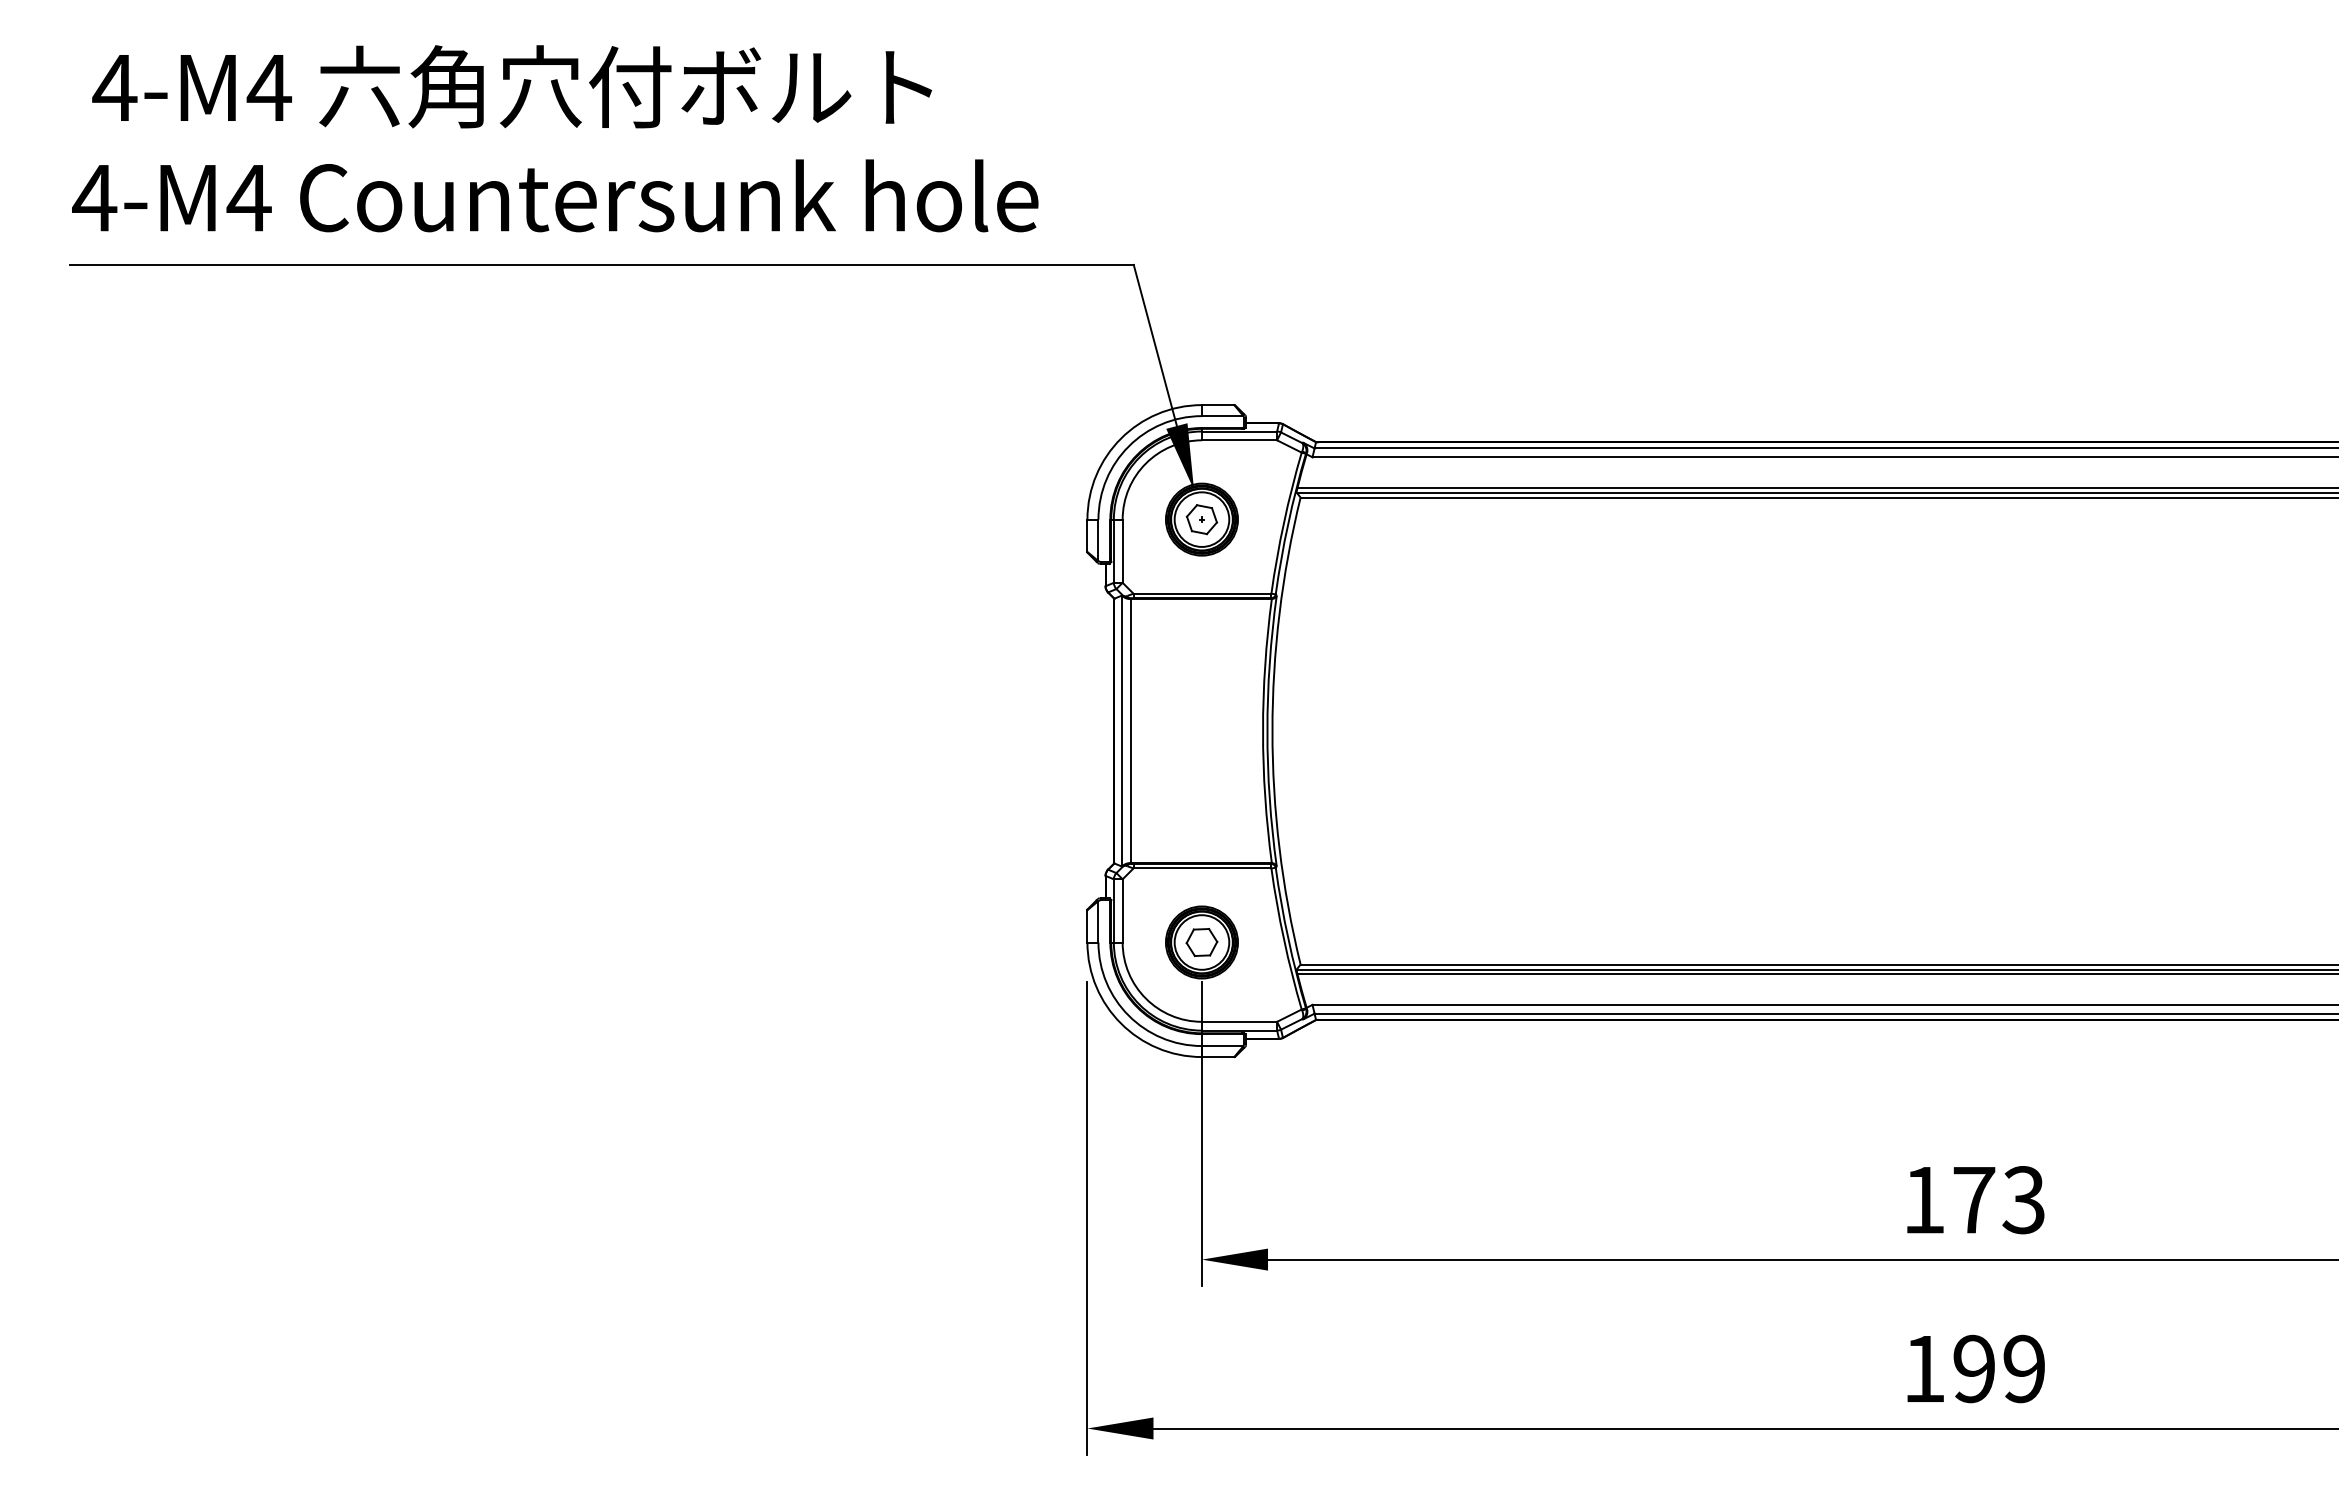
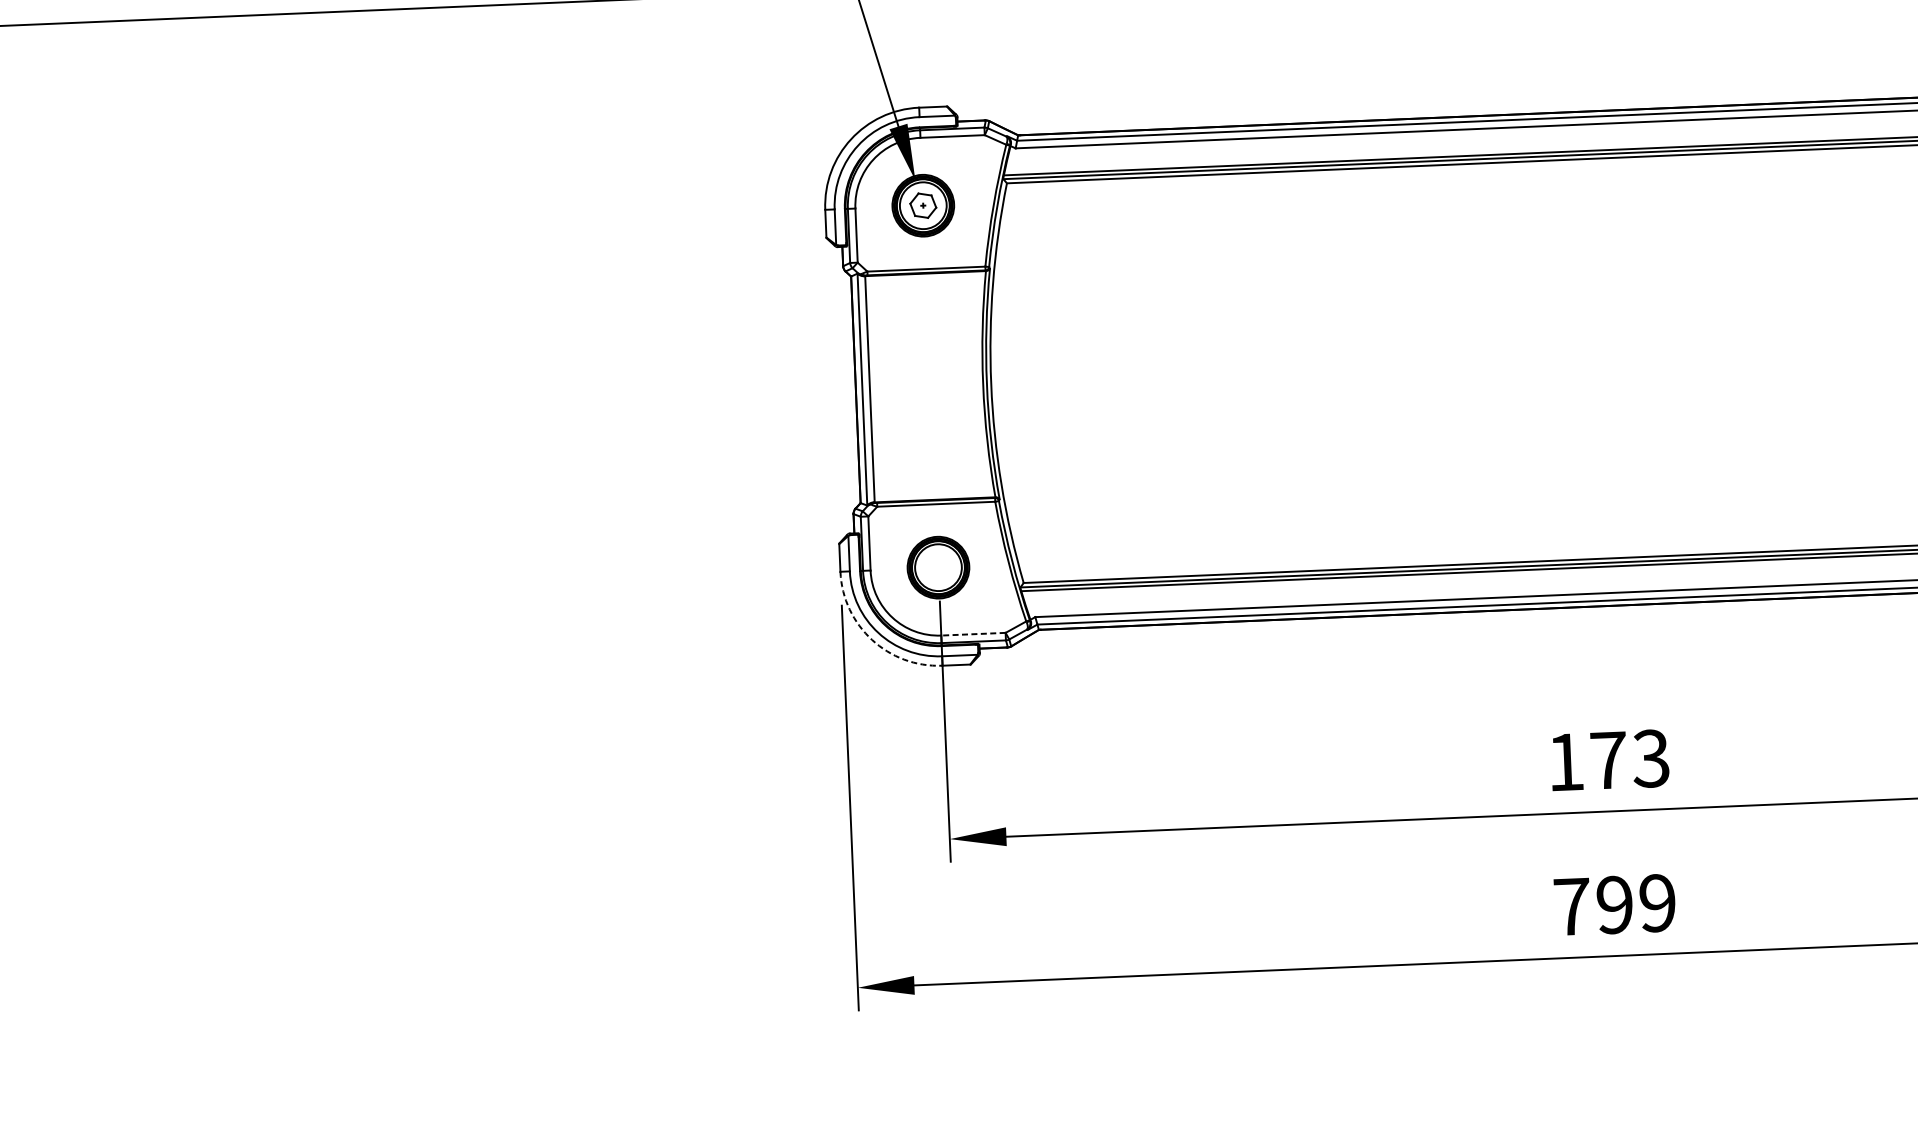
part: (1201, 942) -> (938, 567), removed
line: (1239, 1021) -> (973, 633), solid -> dashed
arc: (1121, 1023) -> (872, 639), solid -> dashed
text: (1924, 1368) -> (1572, 906), 199 -> 799

